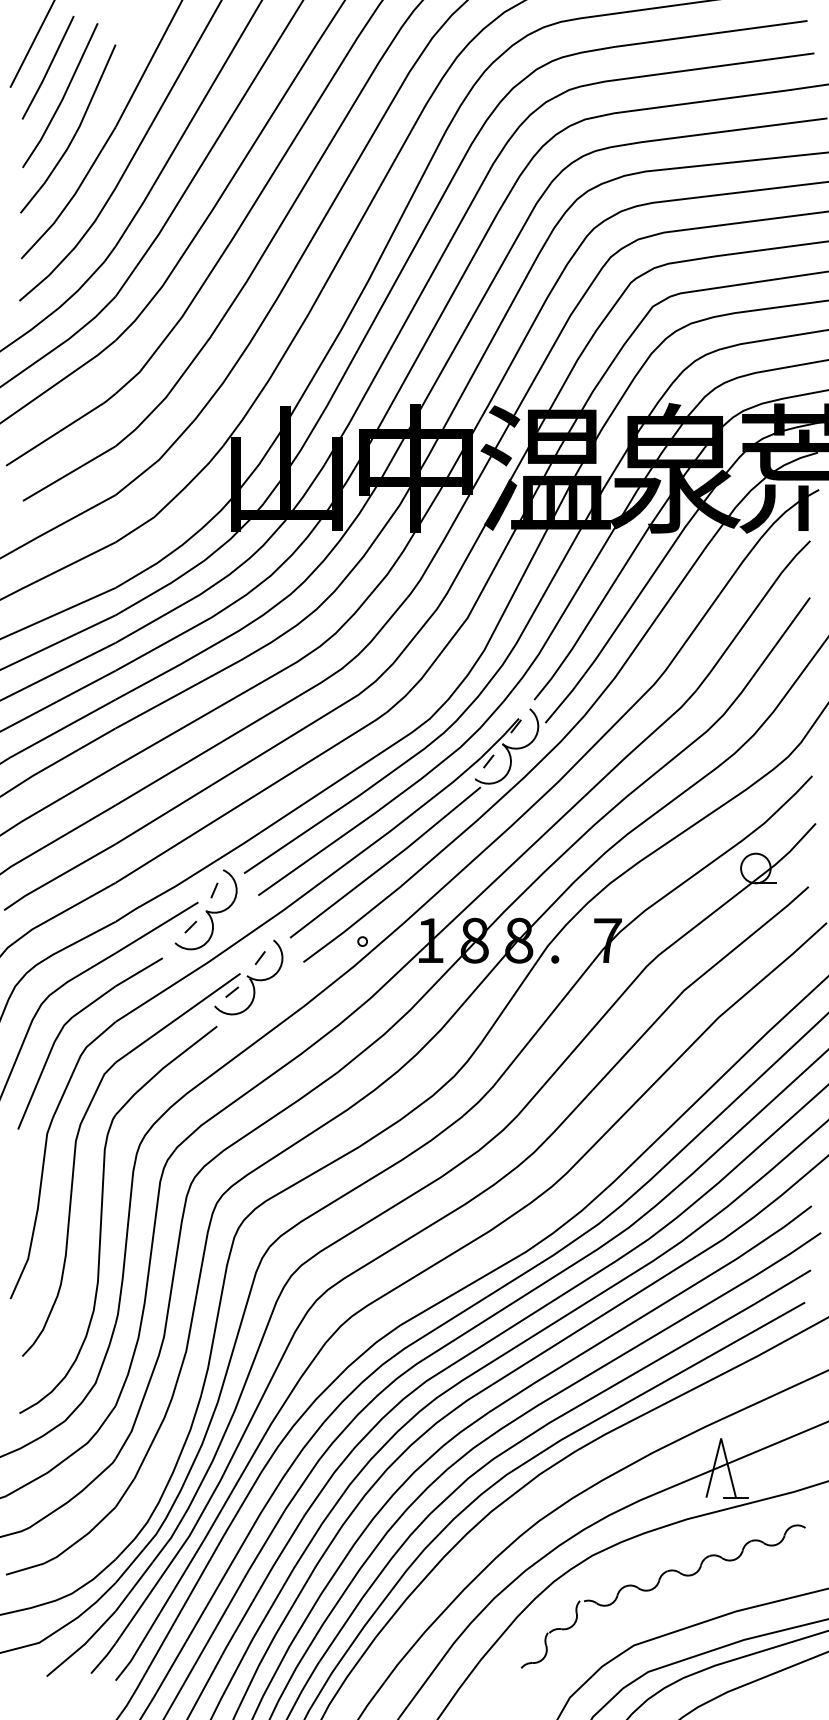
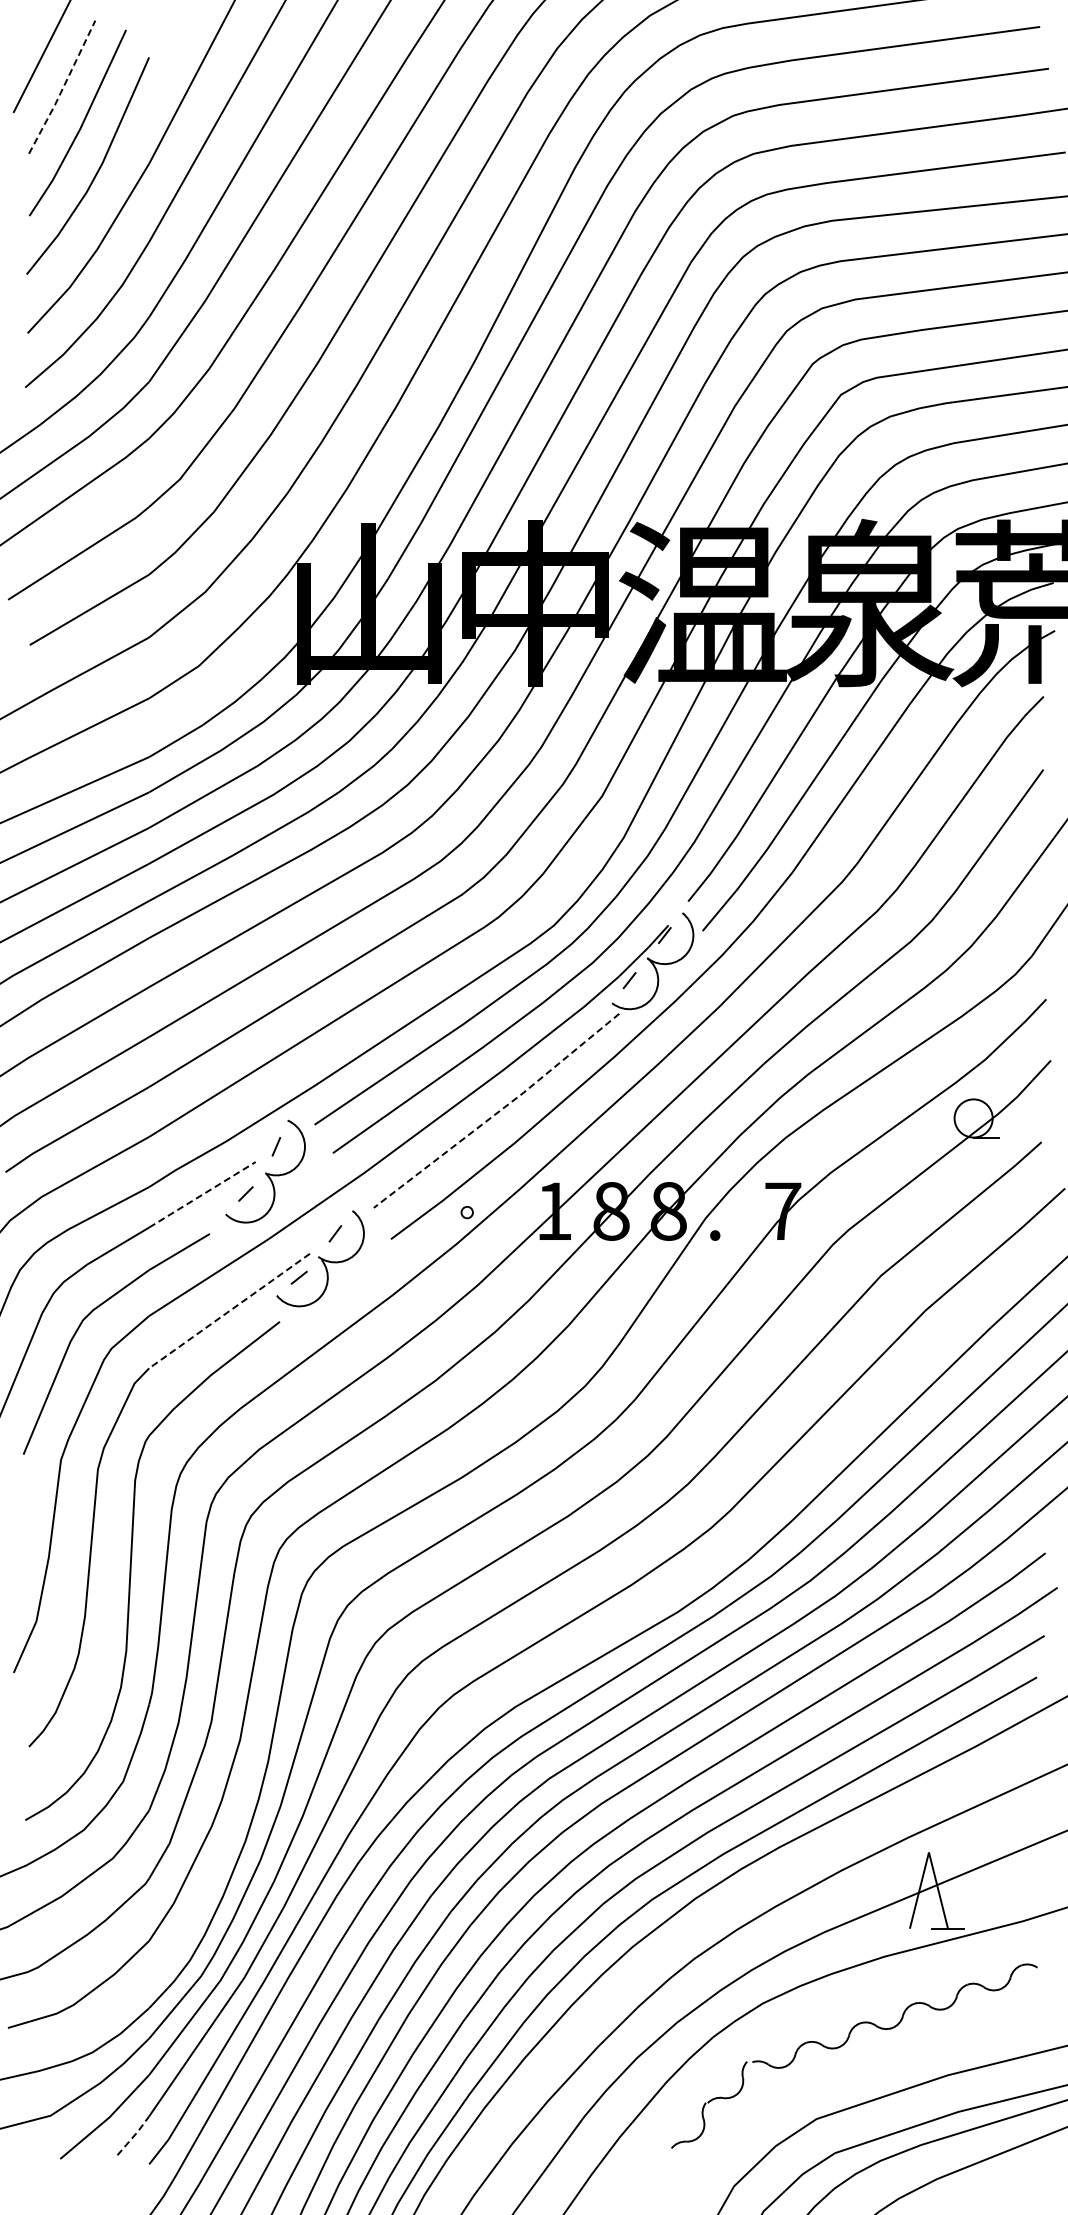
line: (49, 67) -> (63, 87), solid -> dashed
line: (386, 863) -> (498, 1112), solid -> dashed
line: (157, 927) -> (202, 1194), solid -> dashed
line: (178, 1018) -> (229, 1311), solid -> dashed
line: (104, 1658) -> (134, 2135), solid -> dashed

